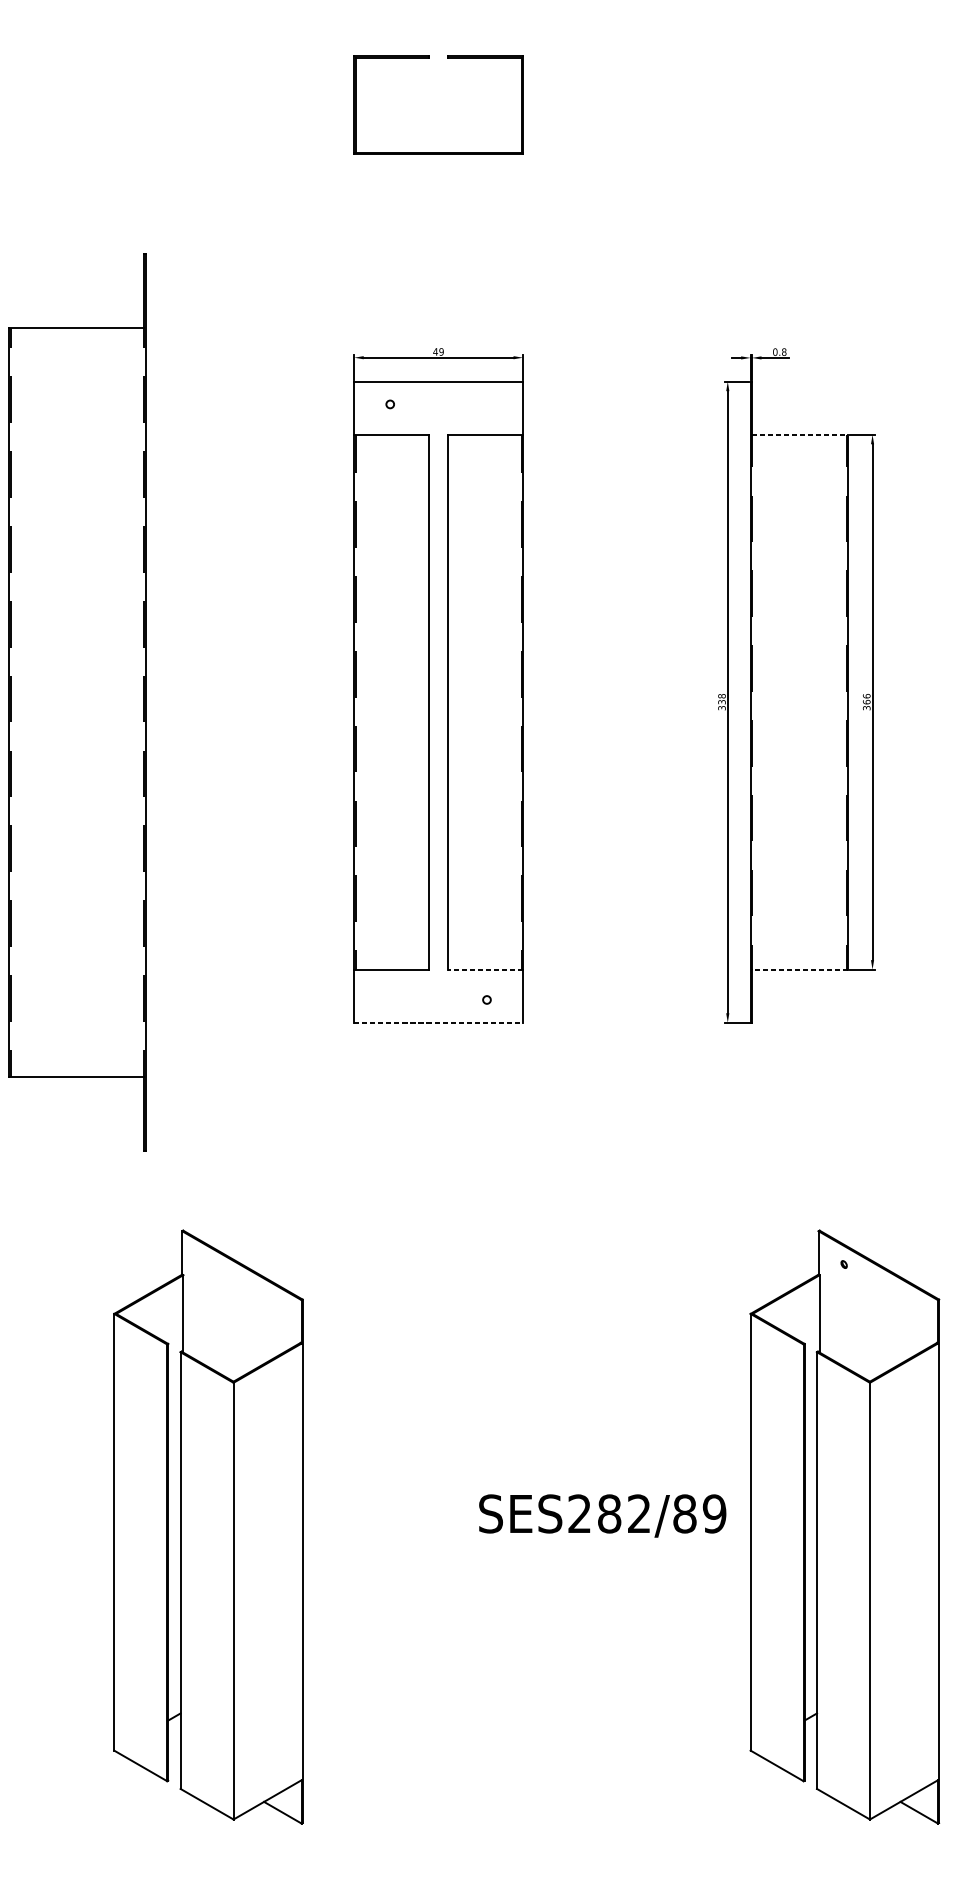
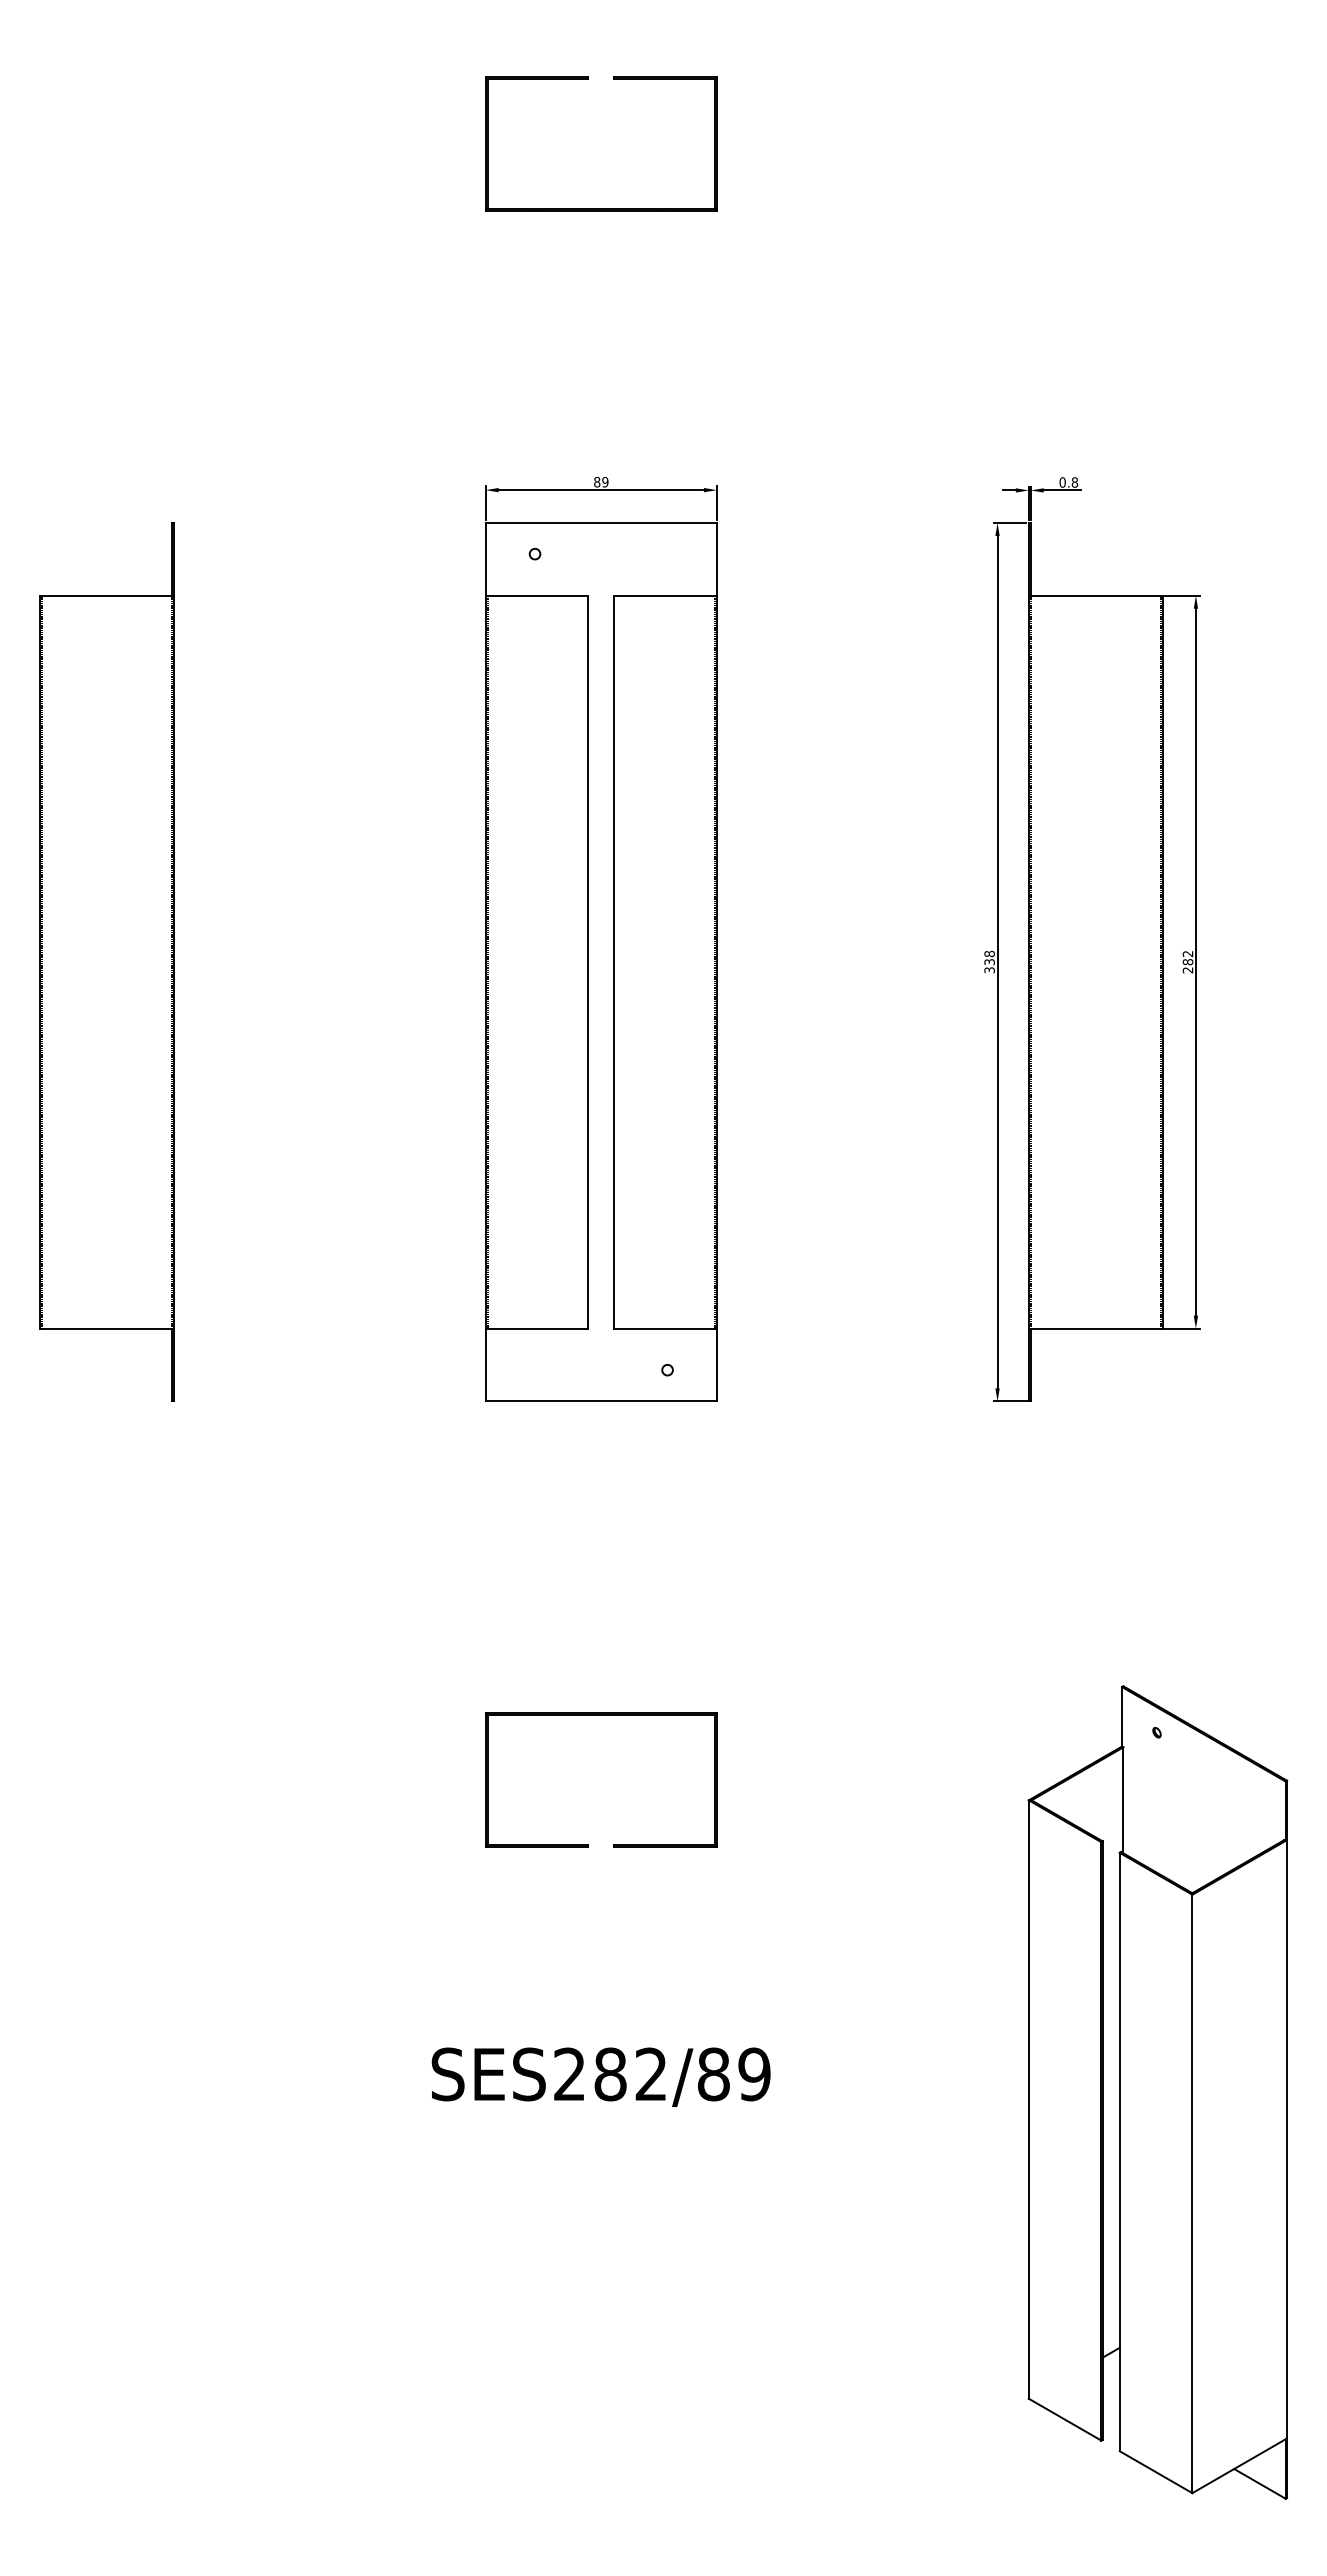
text: (435, 352) -> (596, 482), 49 -> 89
line: (800, 434) -> (1096, 595), dashed -> solid
part: (77, 701) -> (106, 961), size x0.71
text: (866, 701) -> (1187, 961), 366 -> 282
line: (485, 969) -> (665, 1328), dashed -> solid
line: (800, 969) -> (1096, 1328), dashed -> solid
line: (438, 1022) -> (601, 1401), dashed -> solid
part: (438, 1251) -> (601, 1715), added
text: (602, 1515) -> (600, 2076), moved
part: (208, 1527) -> (285, 2092), removed

